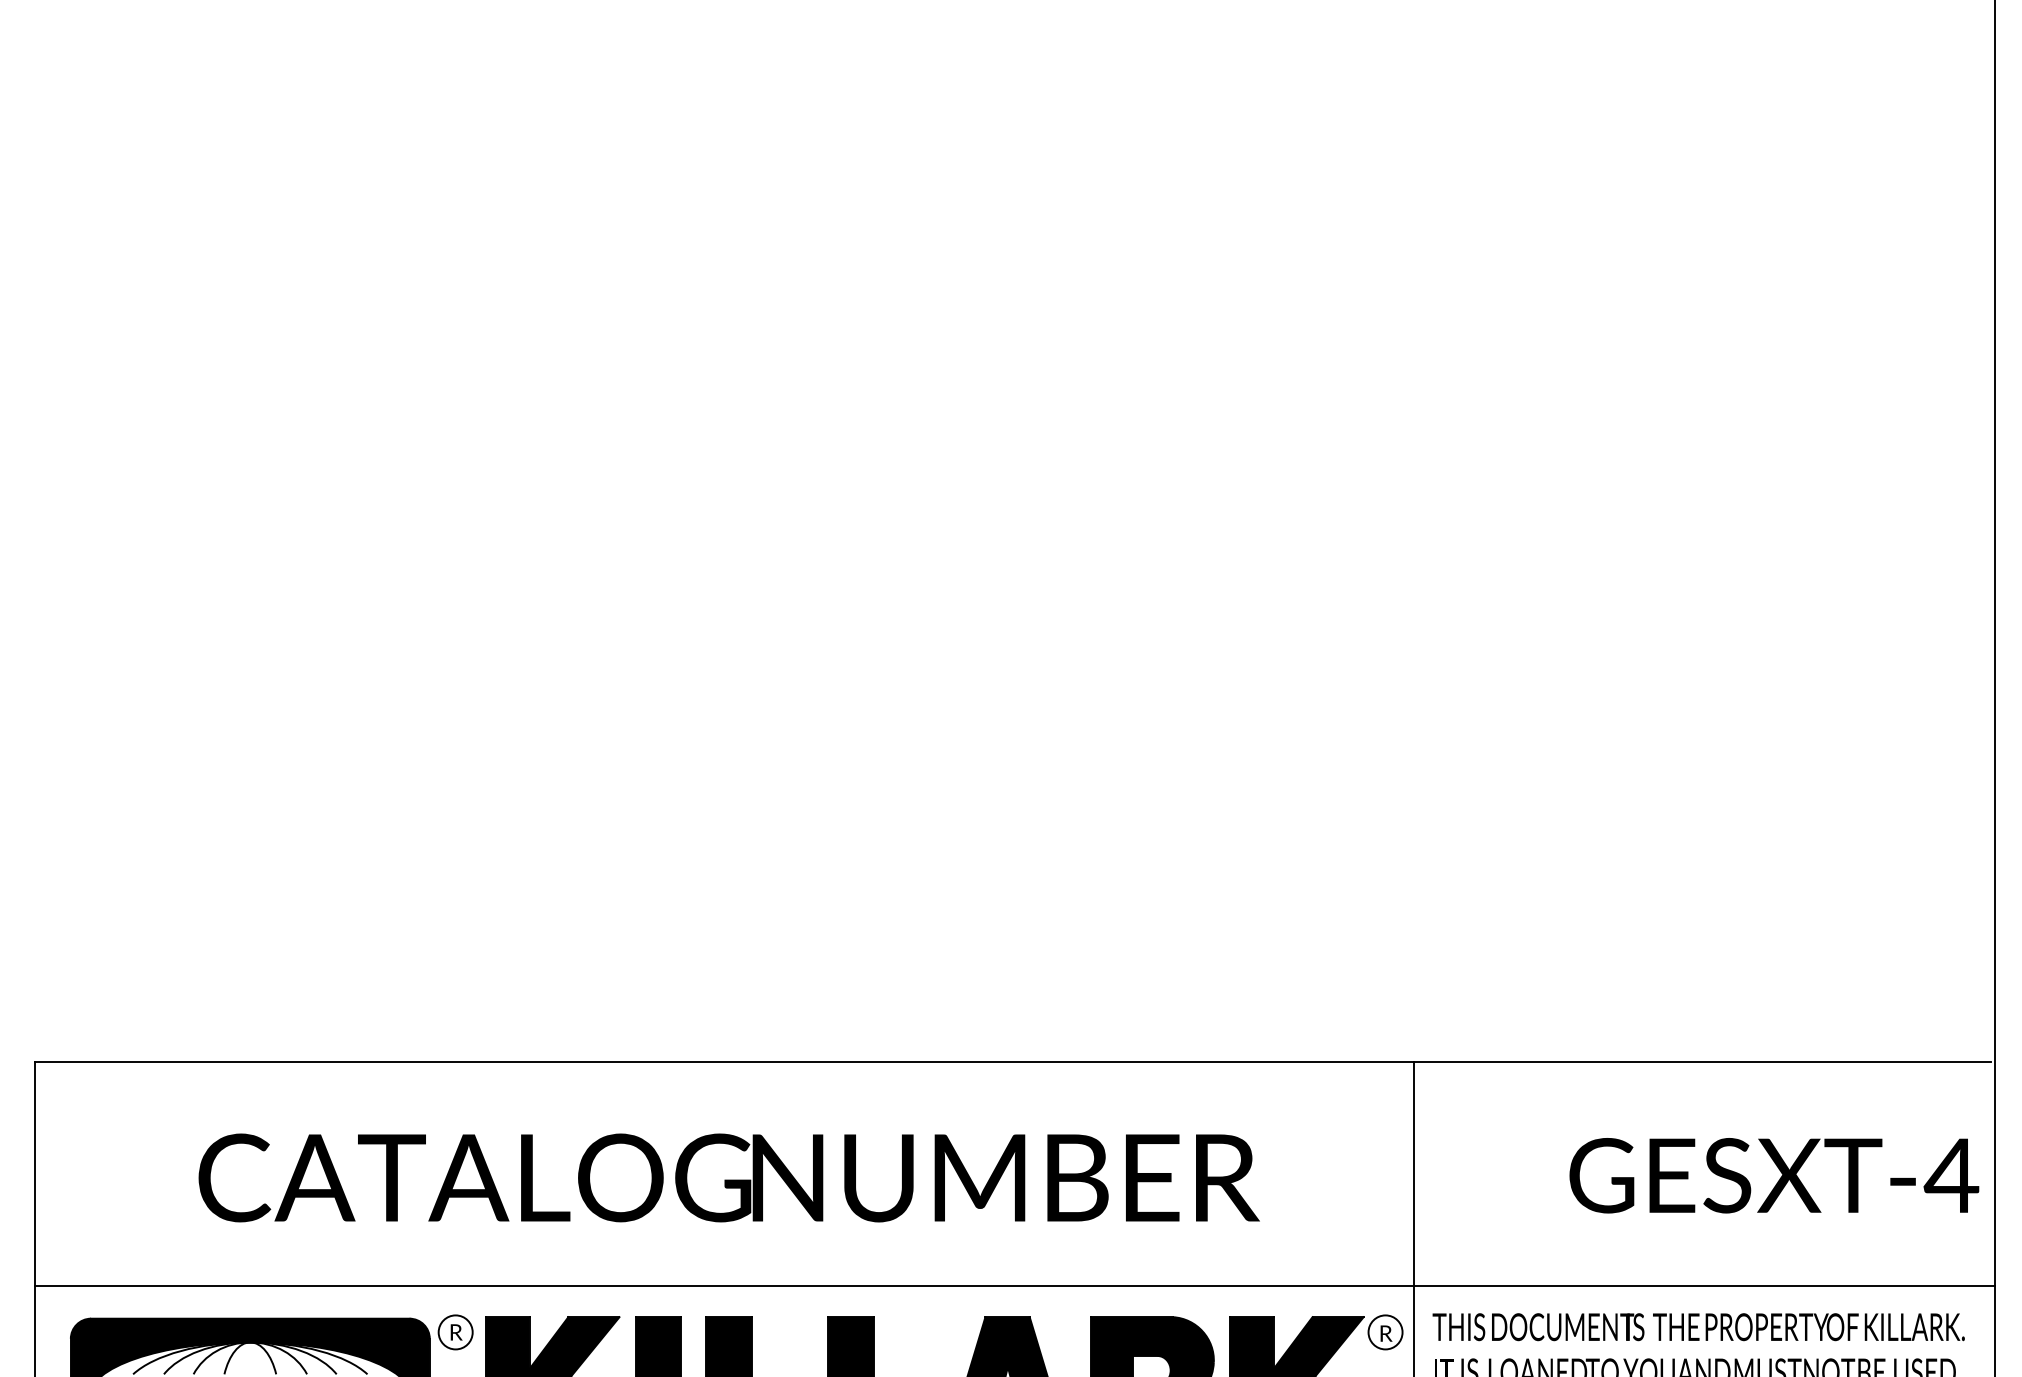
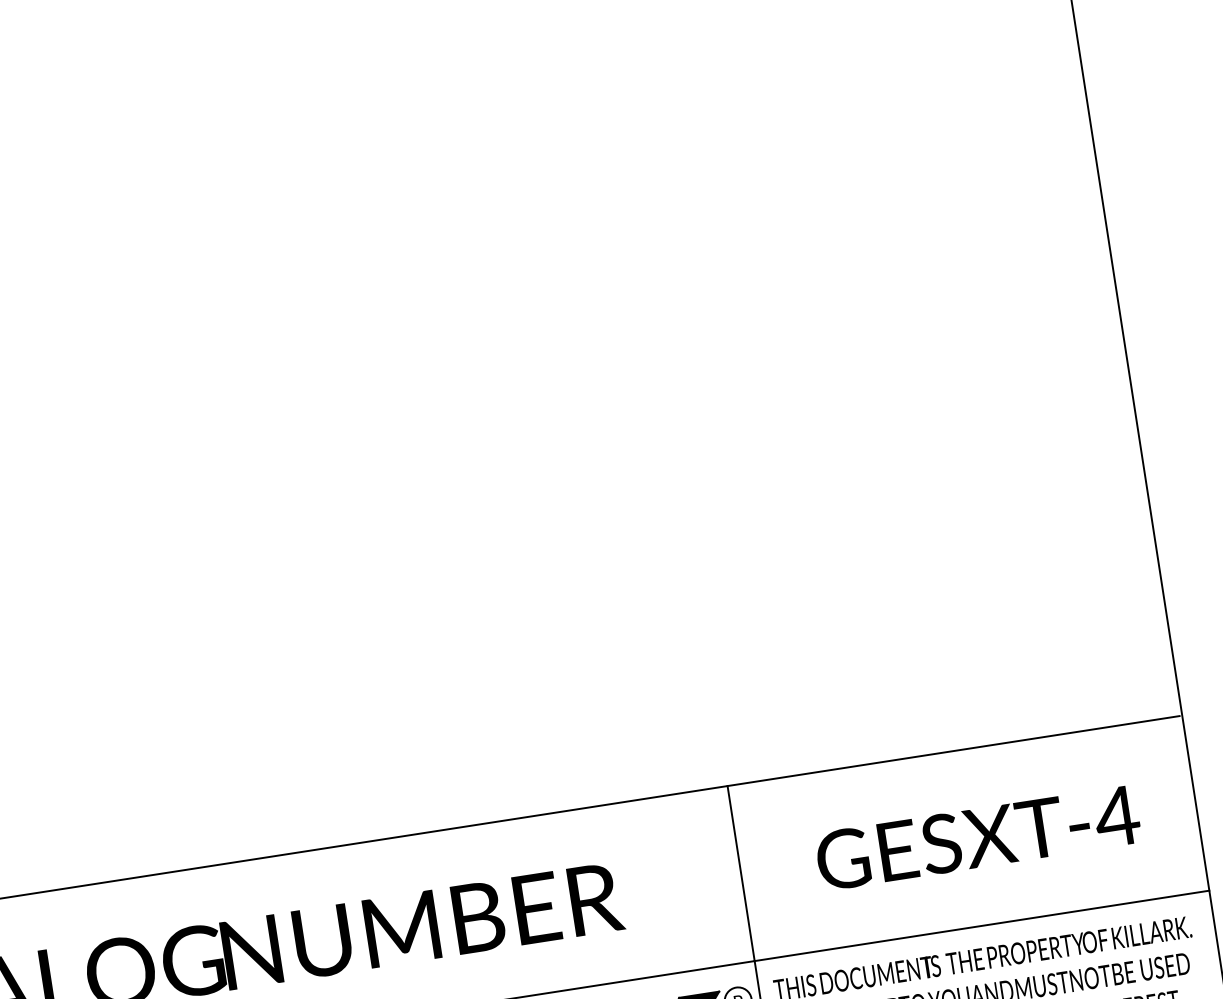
text: (1774, 1175) -> (978, 837), moved

